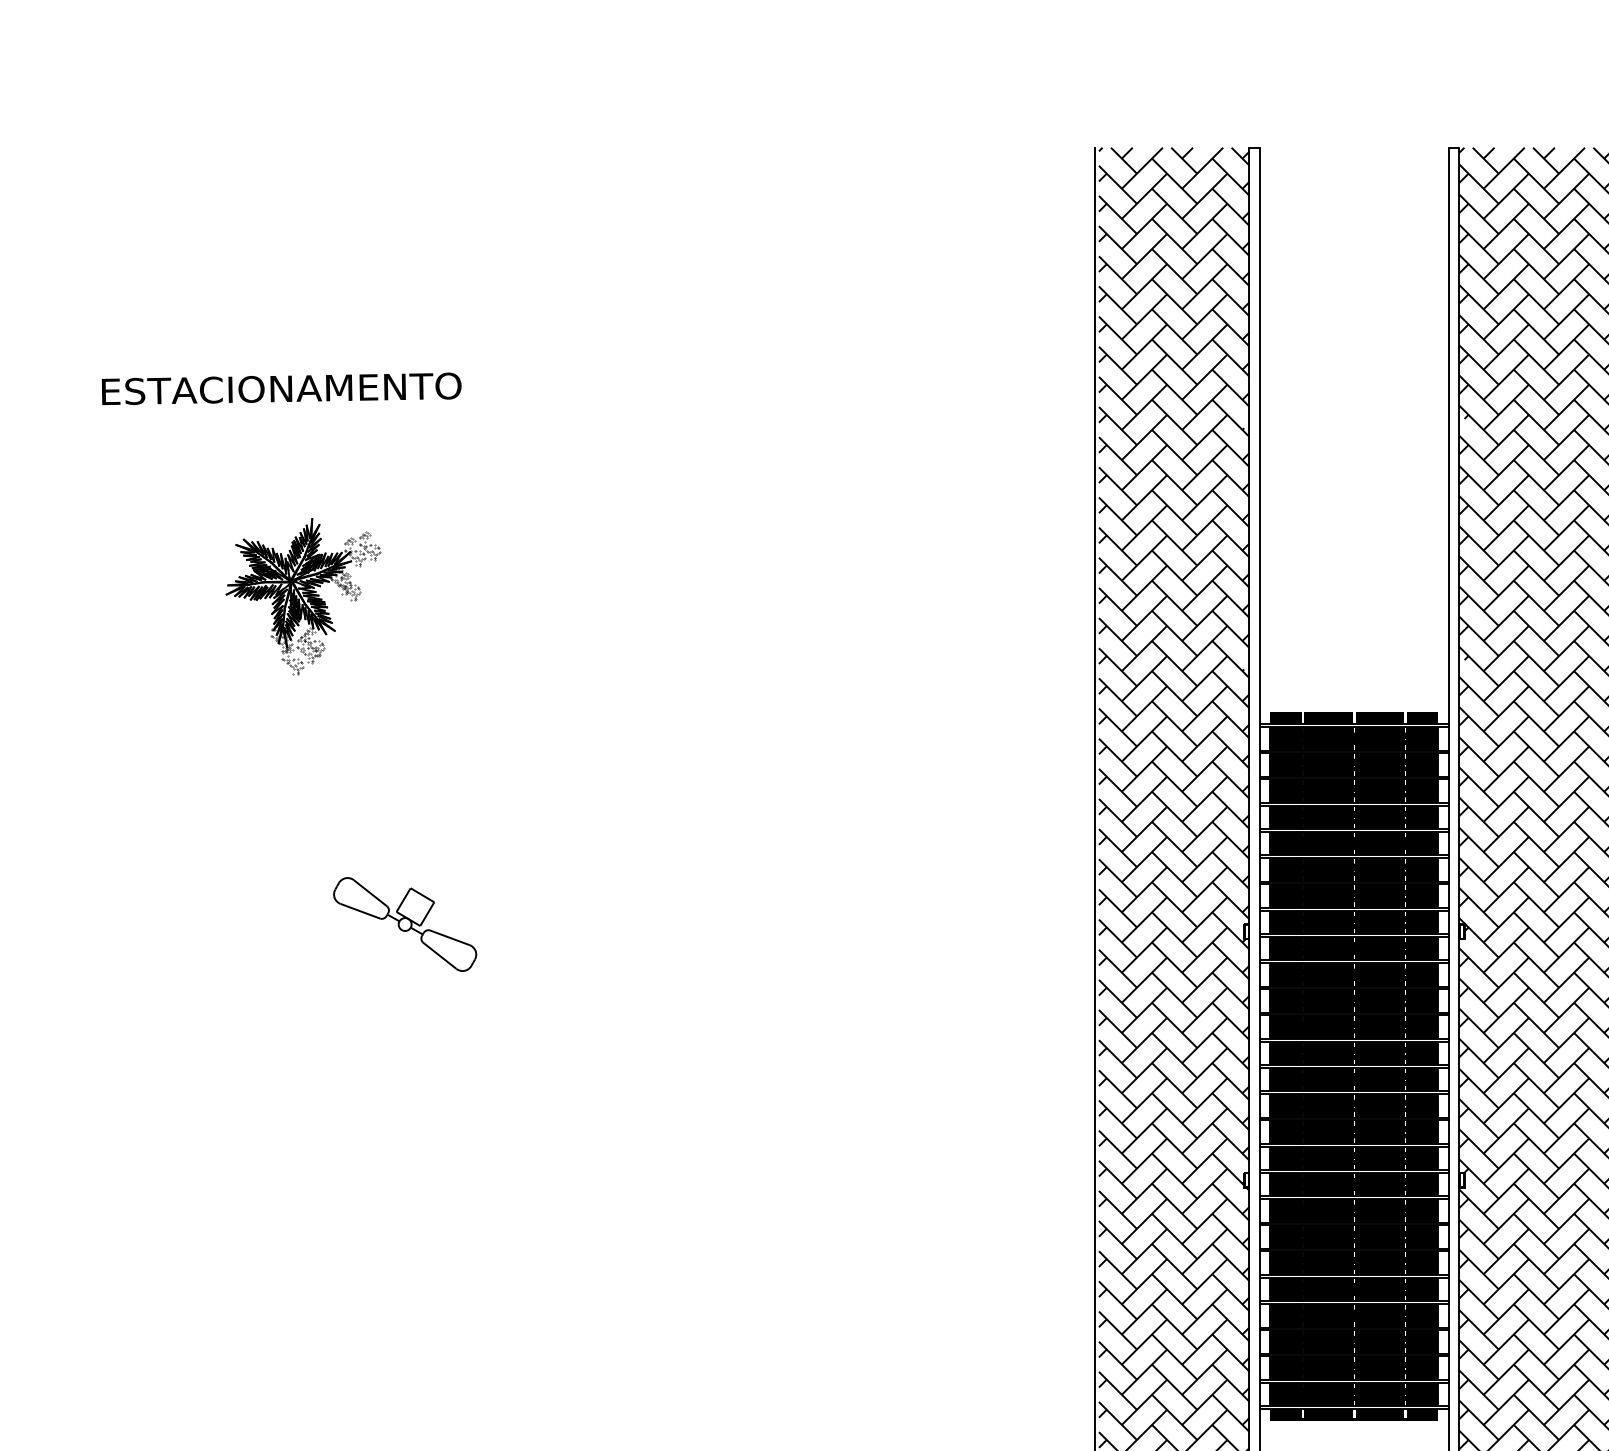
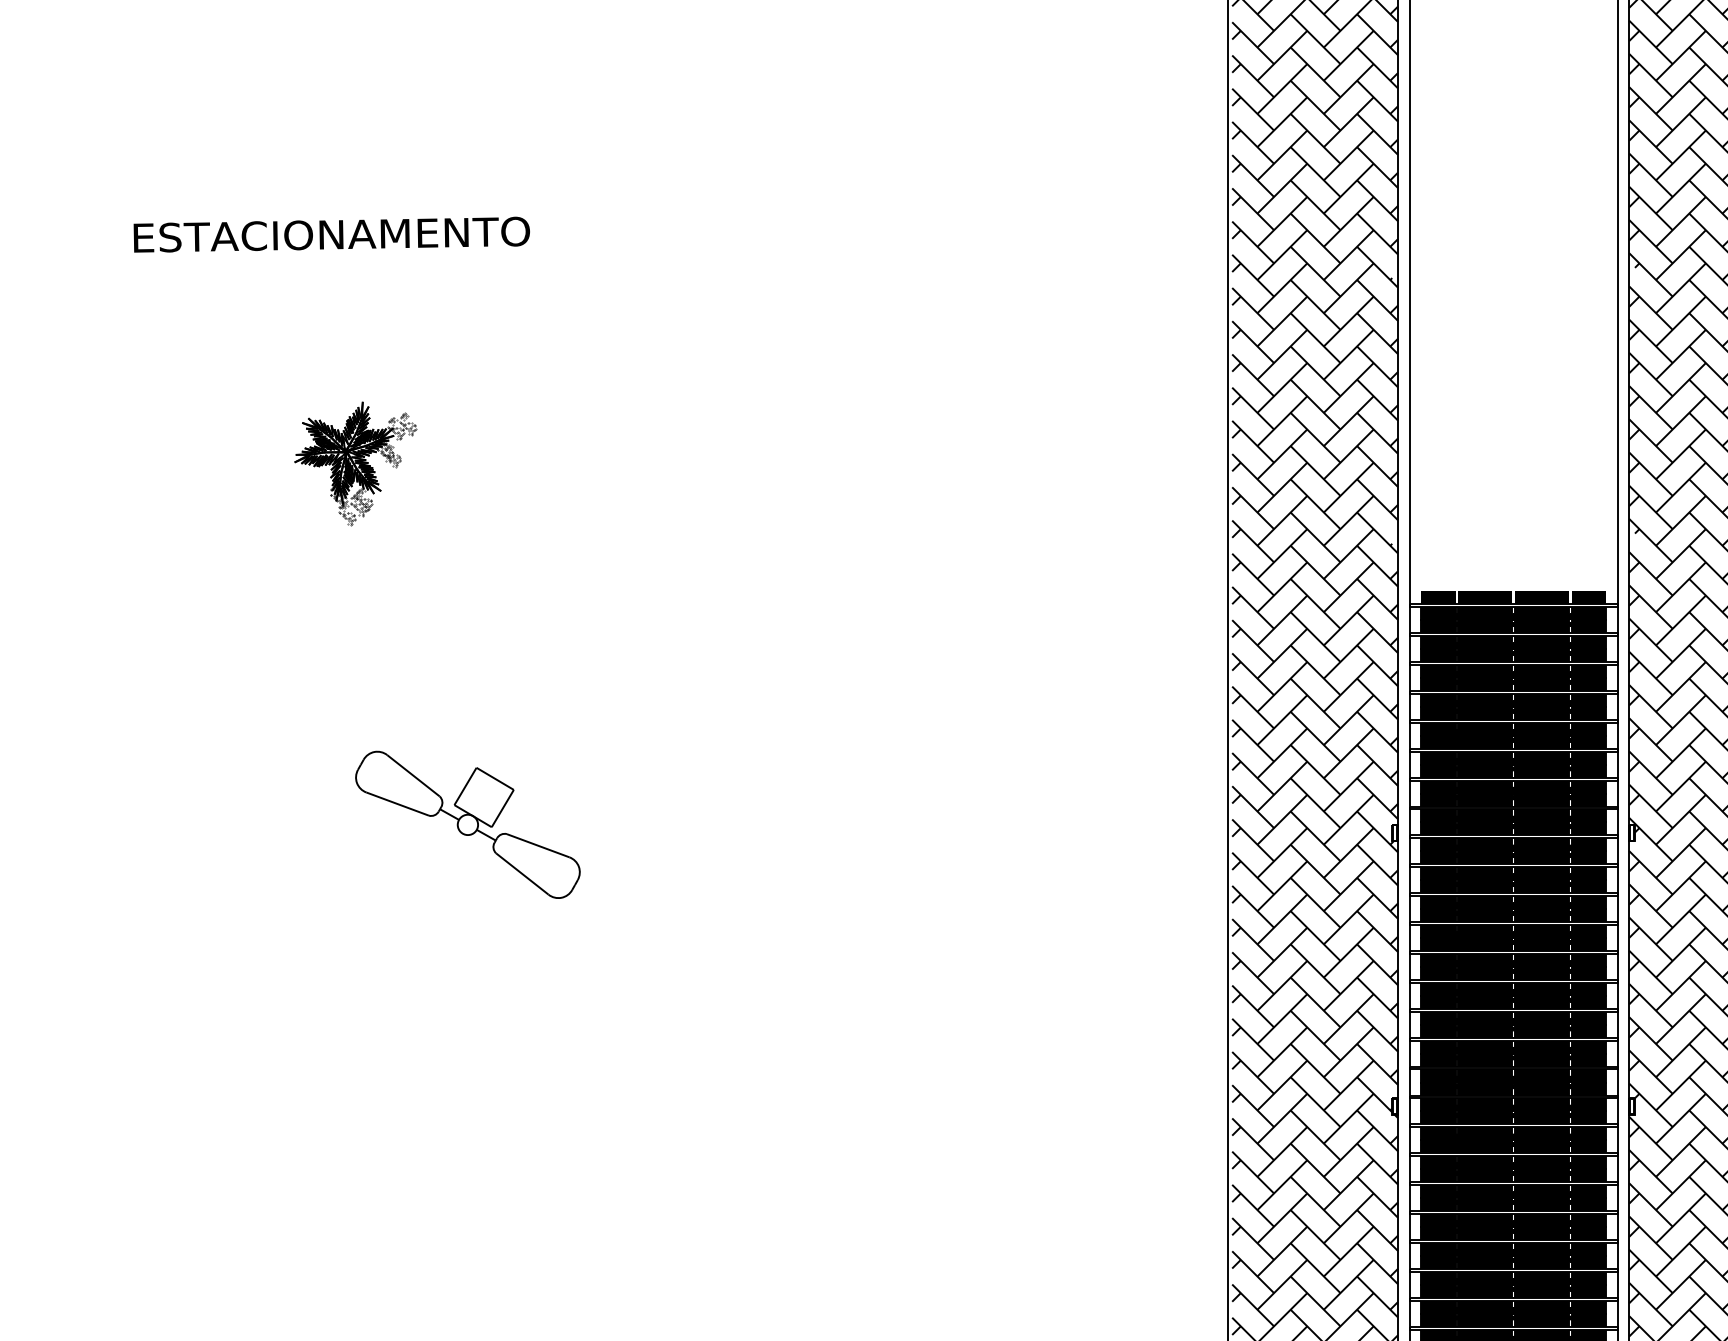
part: (303, 596) -> (355, 463), size x0.71
part: (404, 924) -> (467, 824), size x1.43

